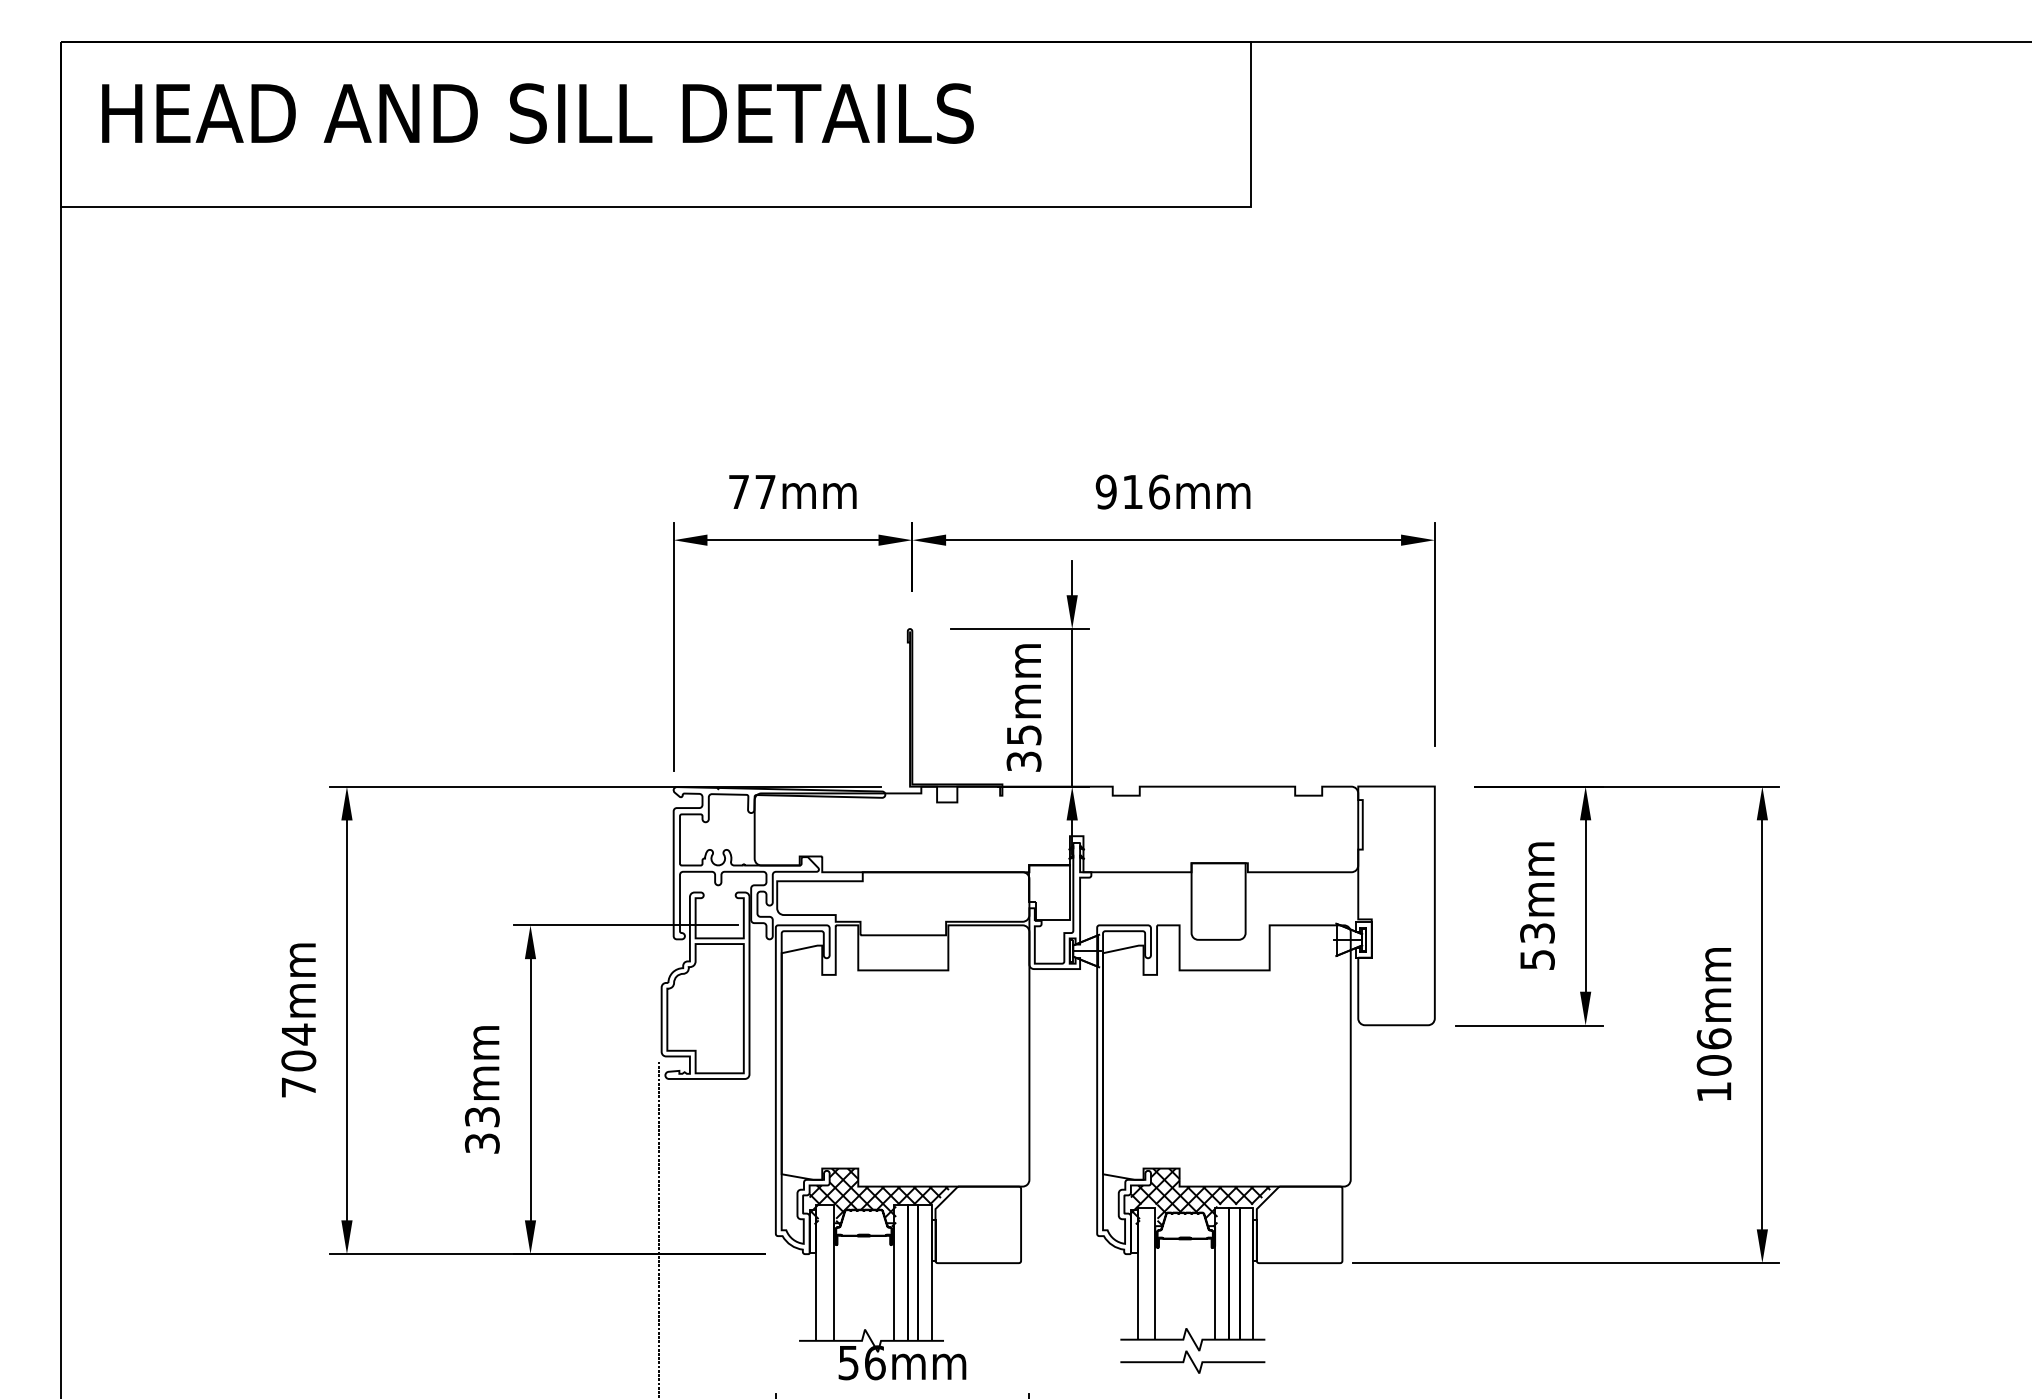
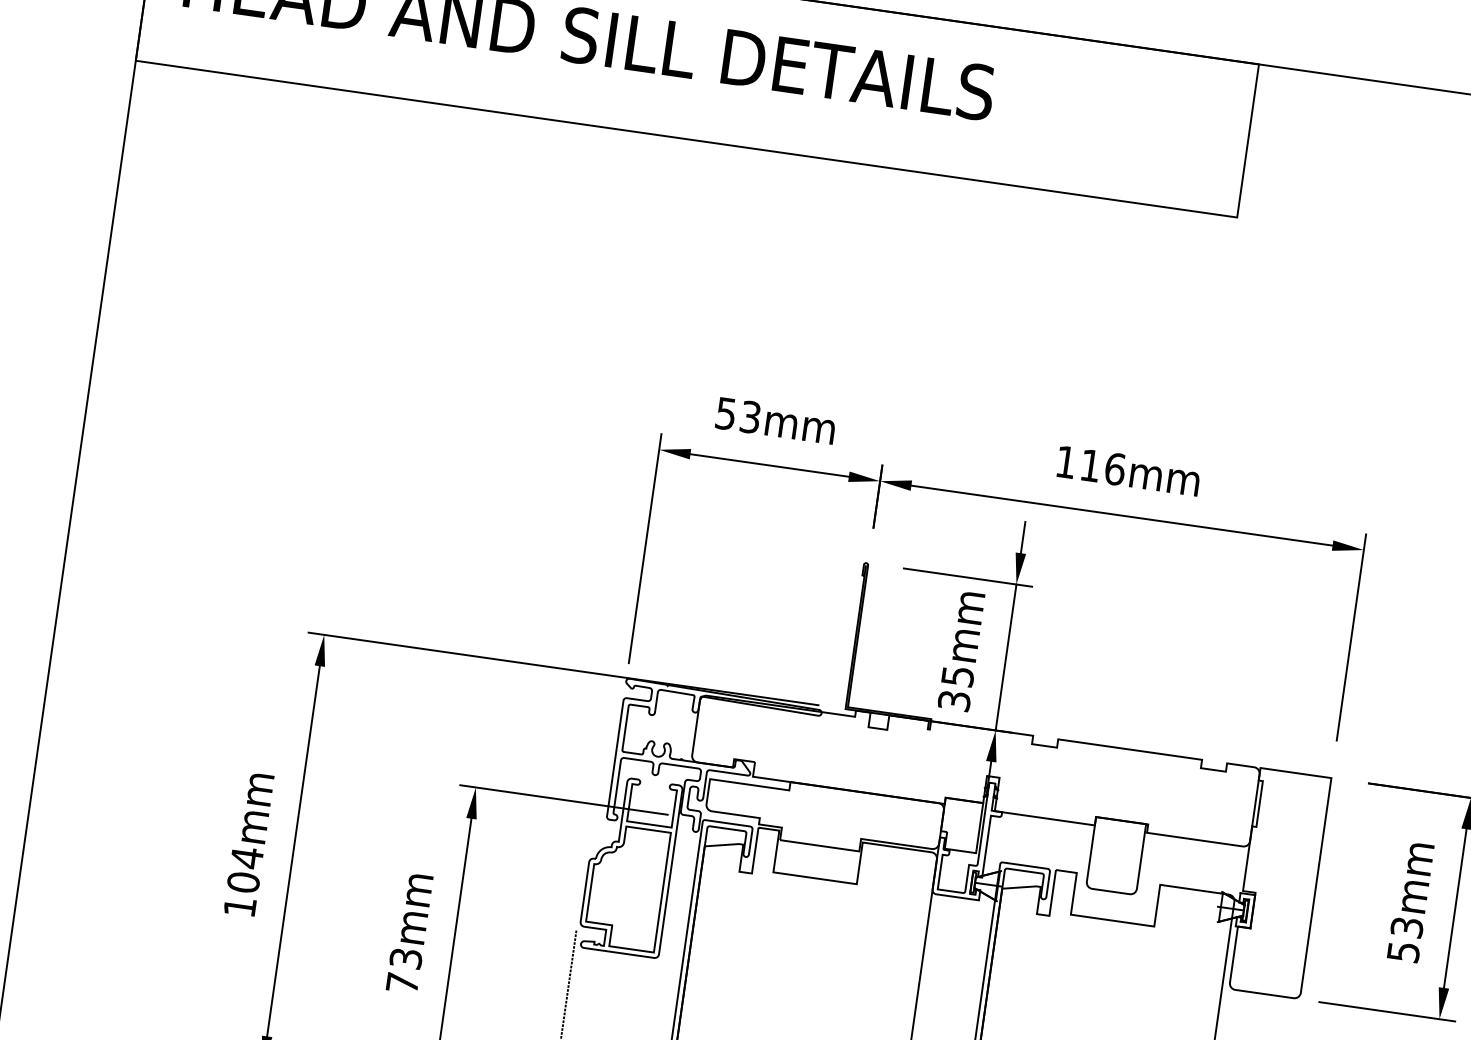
text: (752, 491) -> (738, 415), 77mm -> 53mm
text: (1105, 491) -> (1065, 461), 916mm -> 116mm
text: (298, 1087) -> (239, 907), 704mm -> 104mm
text: (481, 1143) -> (401, 982), 33mm -> 73mm

